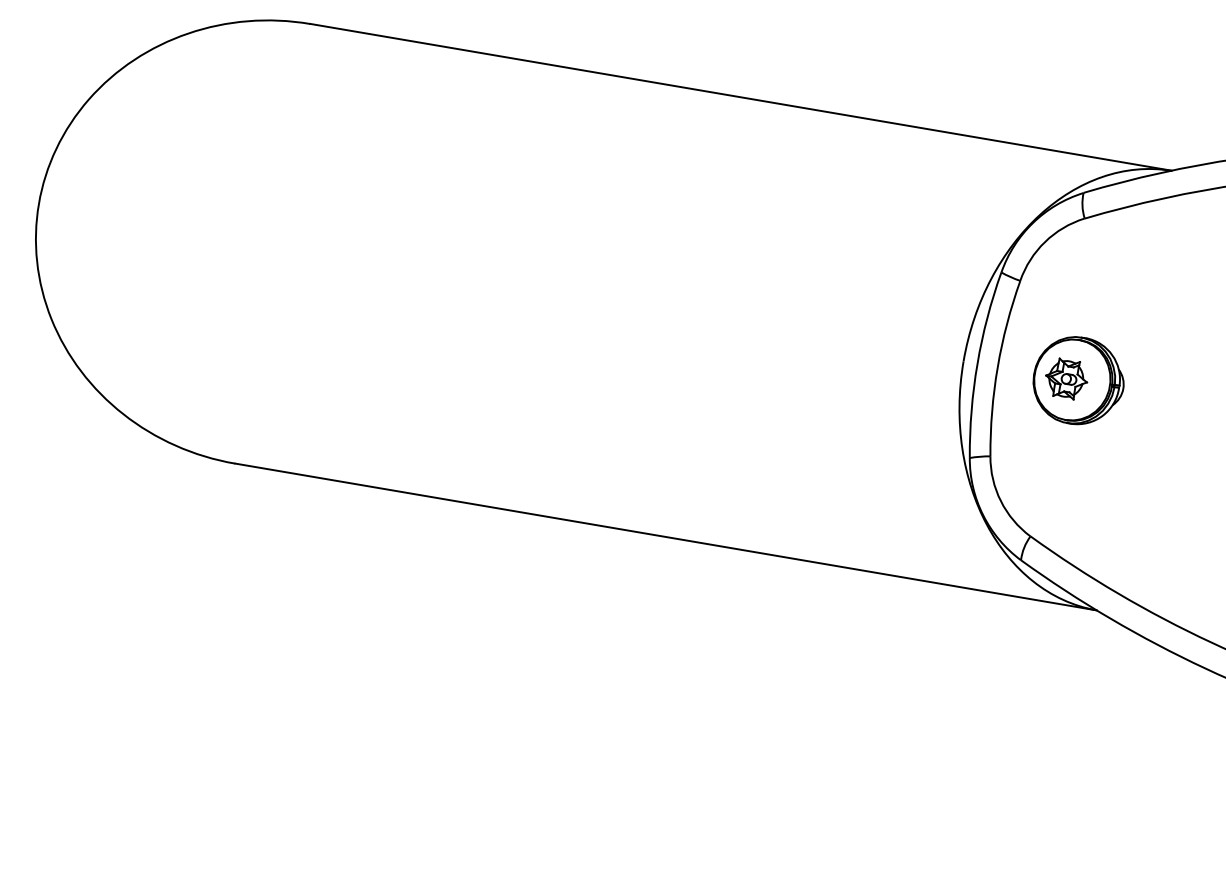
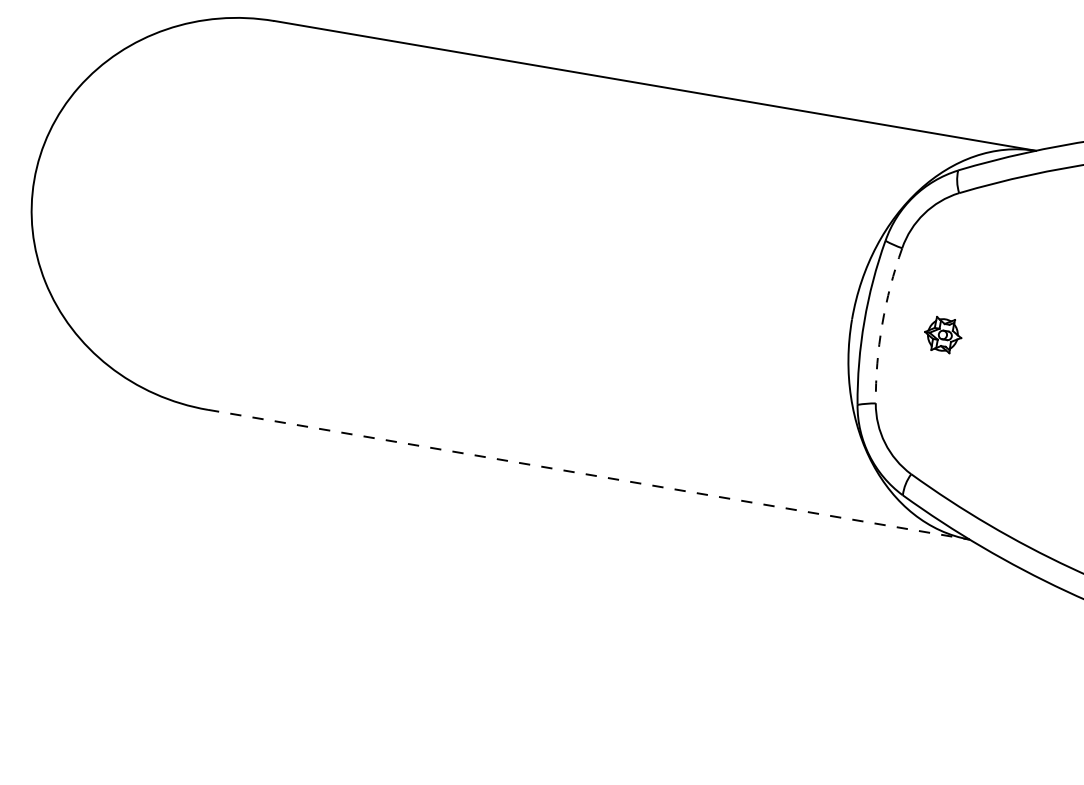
arc: (997, 367) -> (882, 324), solid -> dashed
part: (1078, 380) -> (953, 336), removed
line: (666, 537) -> (589, 475), solid -> dashed

